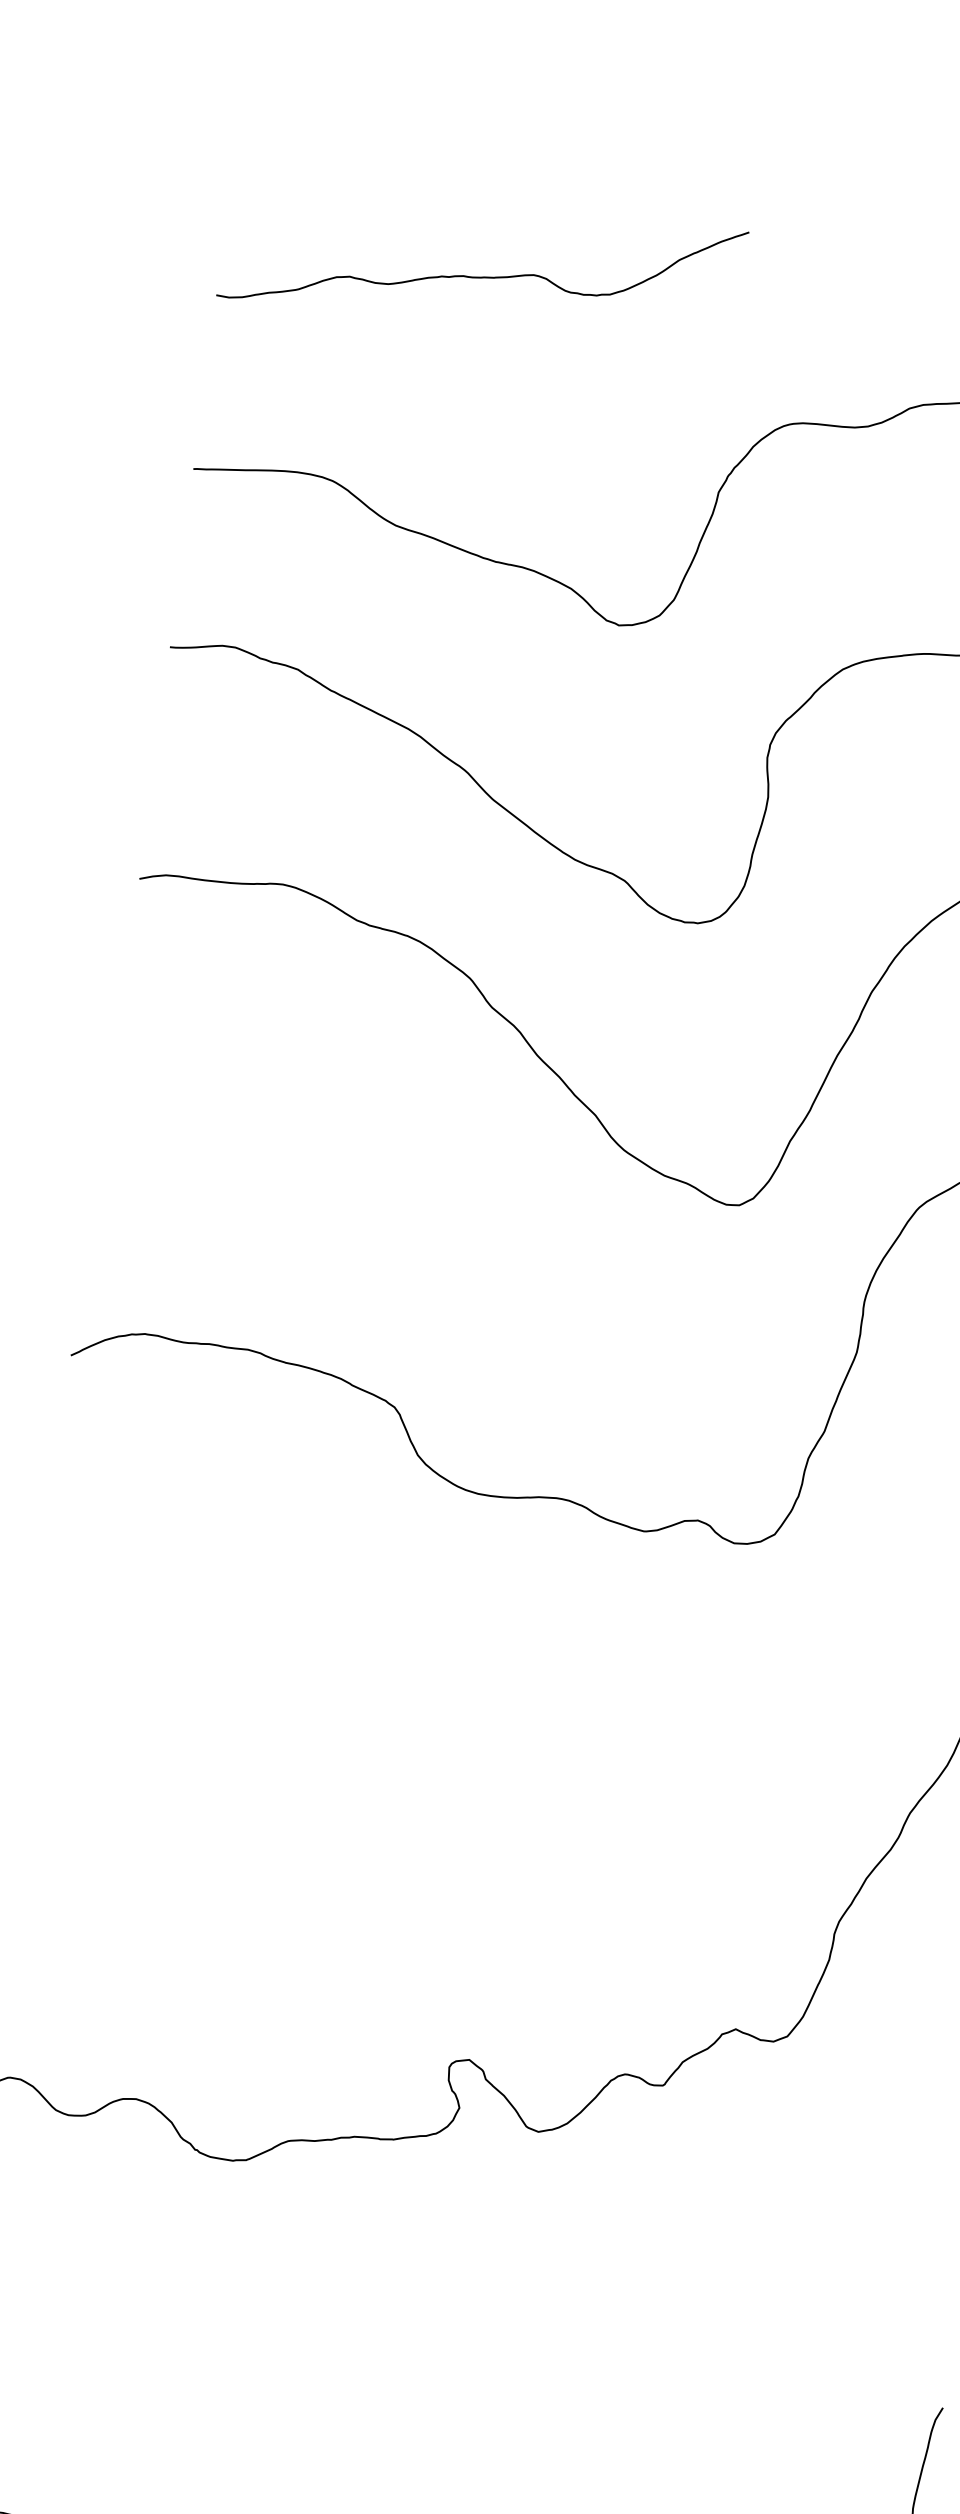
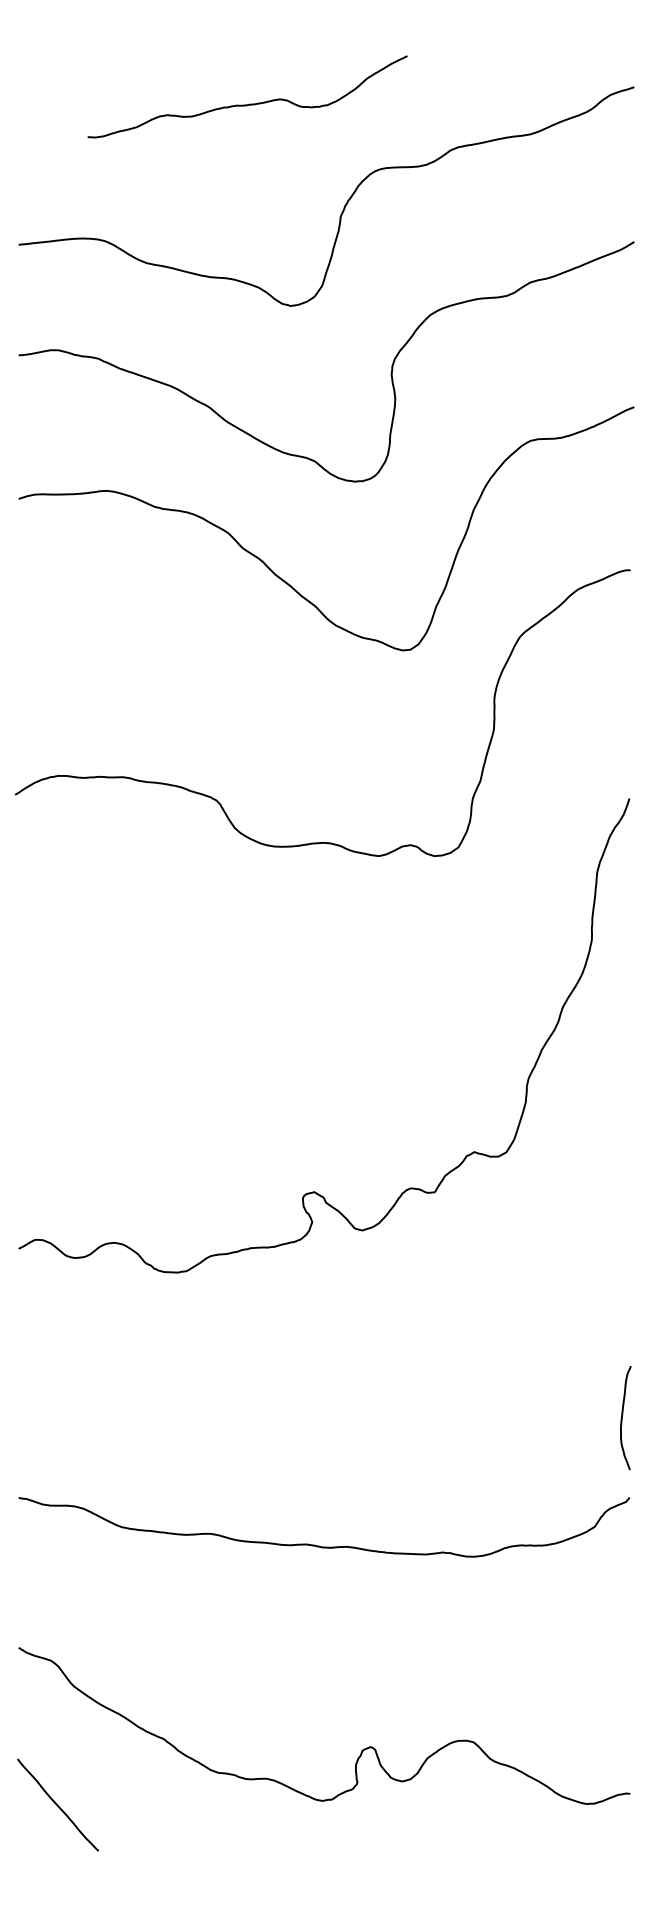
curve: (484, 275) -> (249, 103), moved

